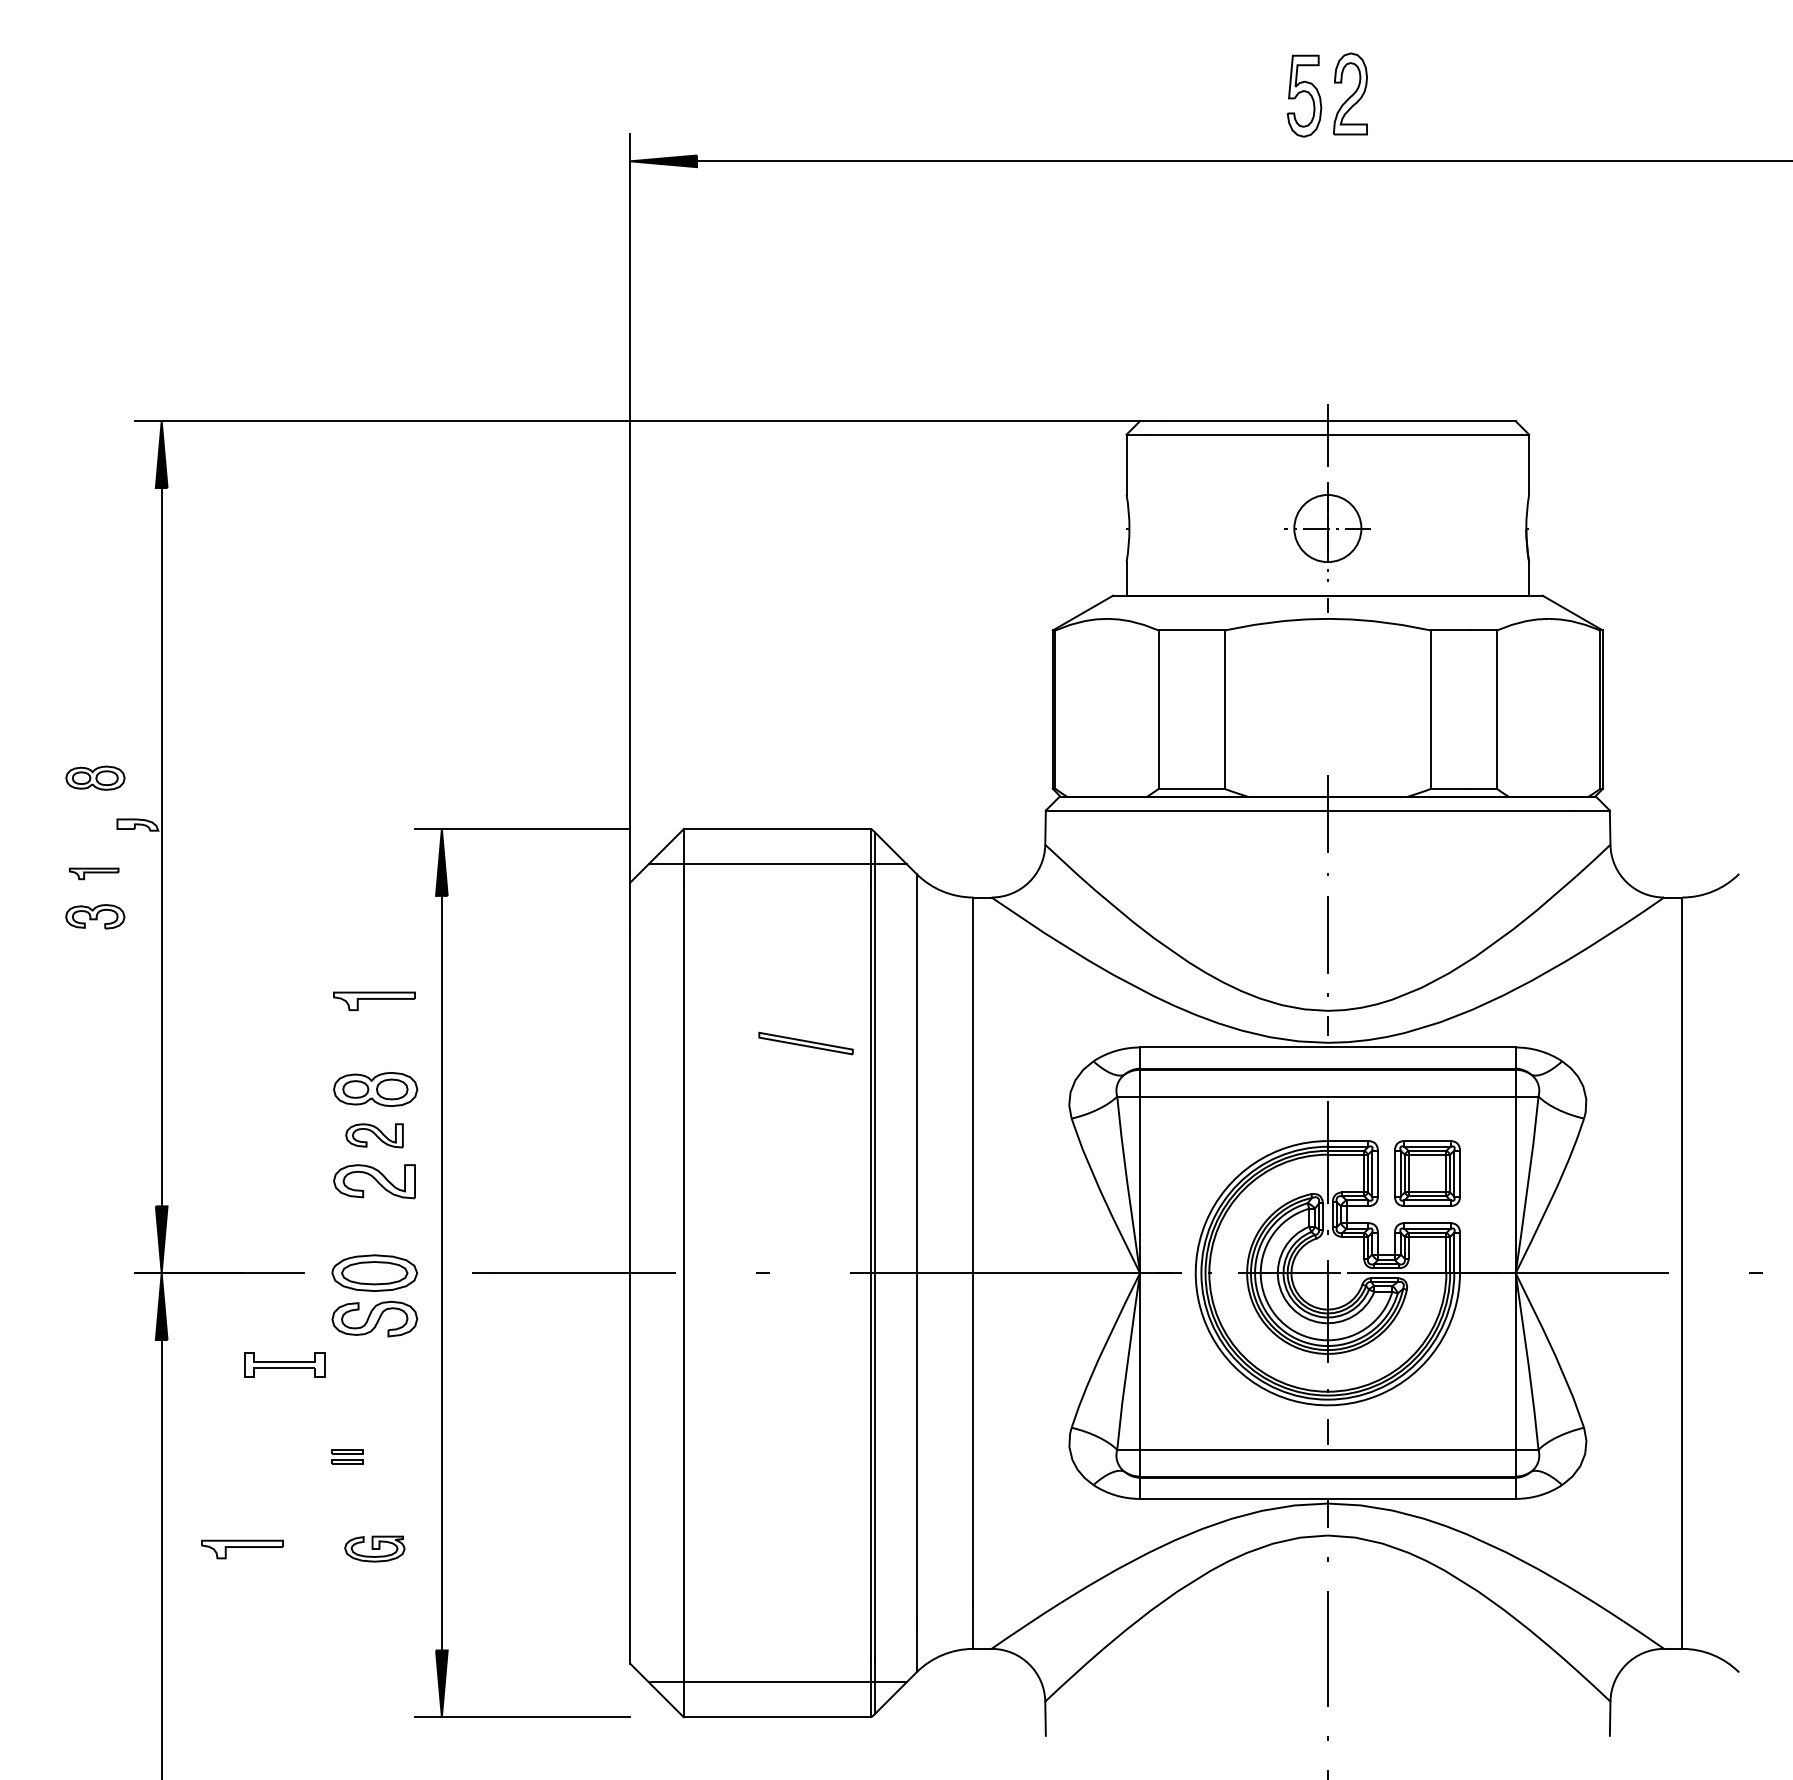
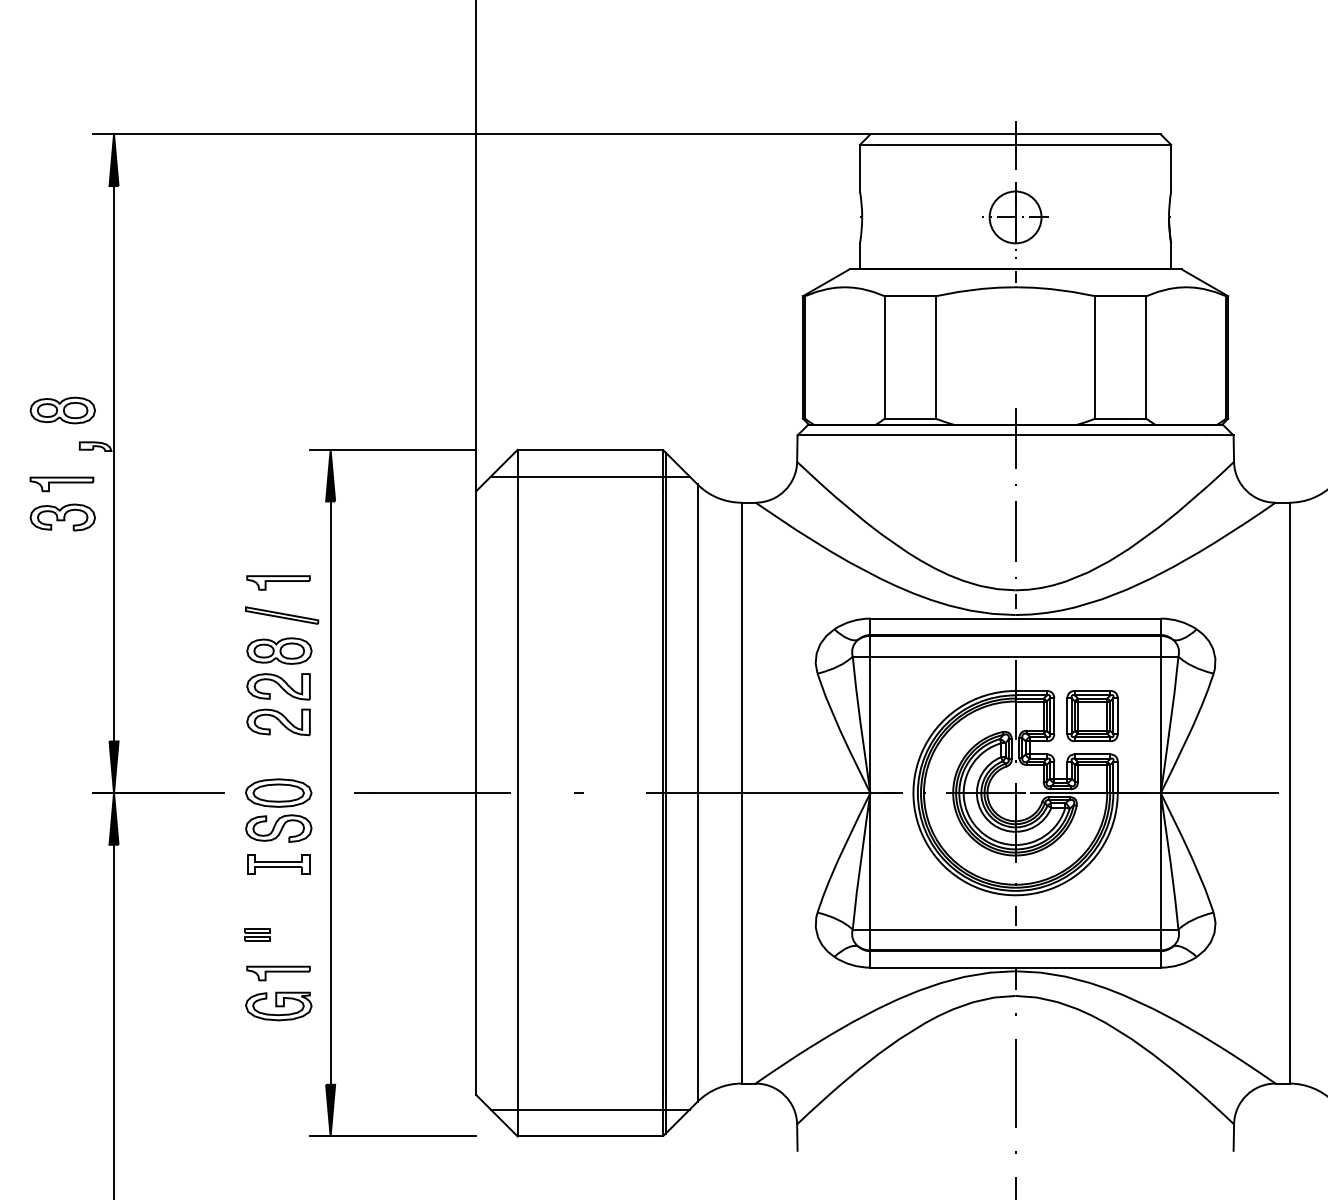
part: (95, 777) -> (62, 409), size x1.43
part: (93, 873) -> (61, 484), size x1.67
part: (94, 916) -> (62, 517), size x1.43
part: (805, 1043) -> (281, 615), moved
part: (374, 1135) -> (278, 686), size x1.43
part: (284, 1364) -> (278, 863), moved
part: (374, 1548) -> (278, 1005), size x1.43
part: (242, 1549) -> (278, 973), moved

